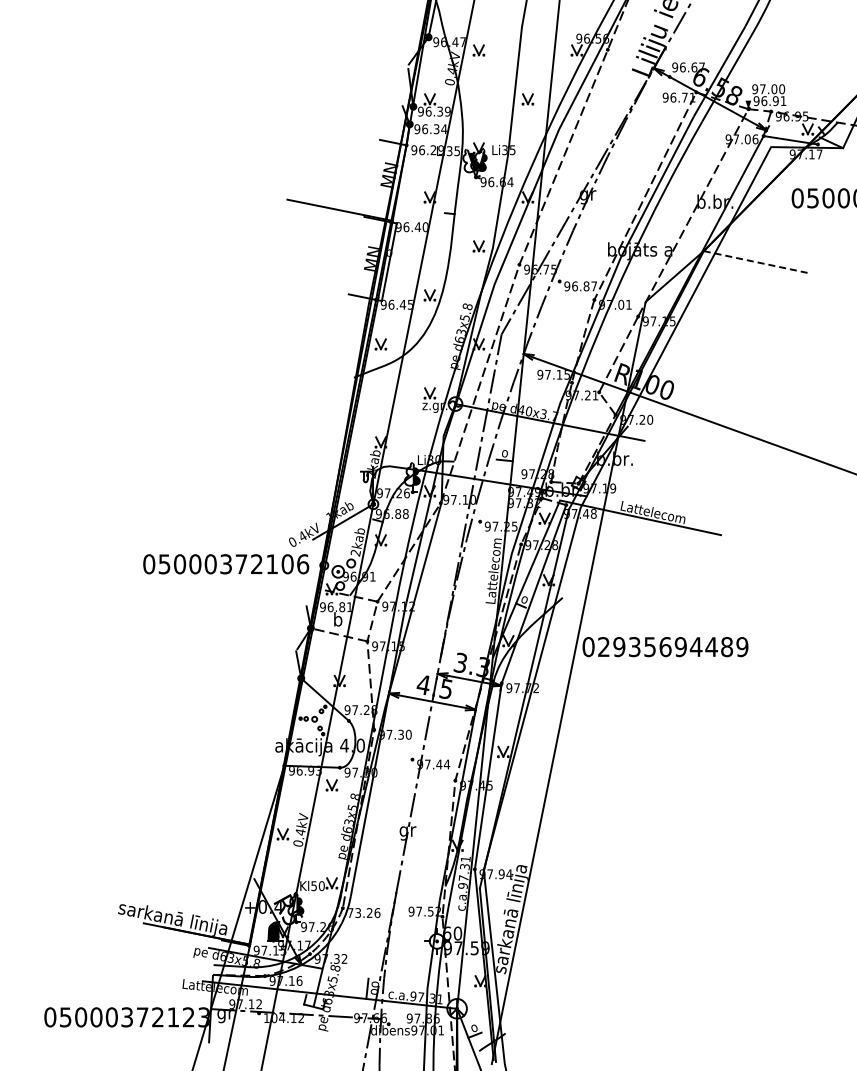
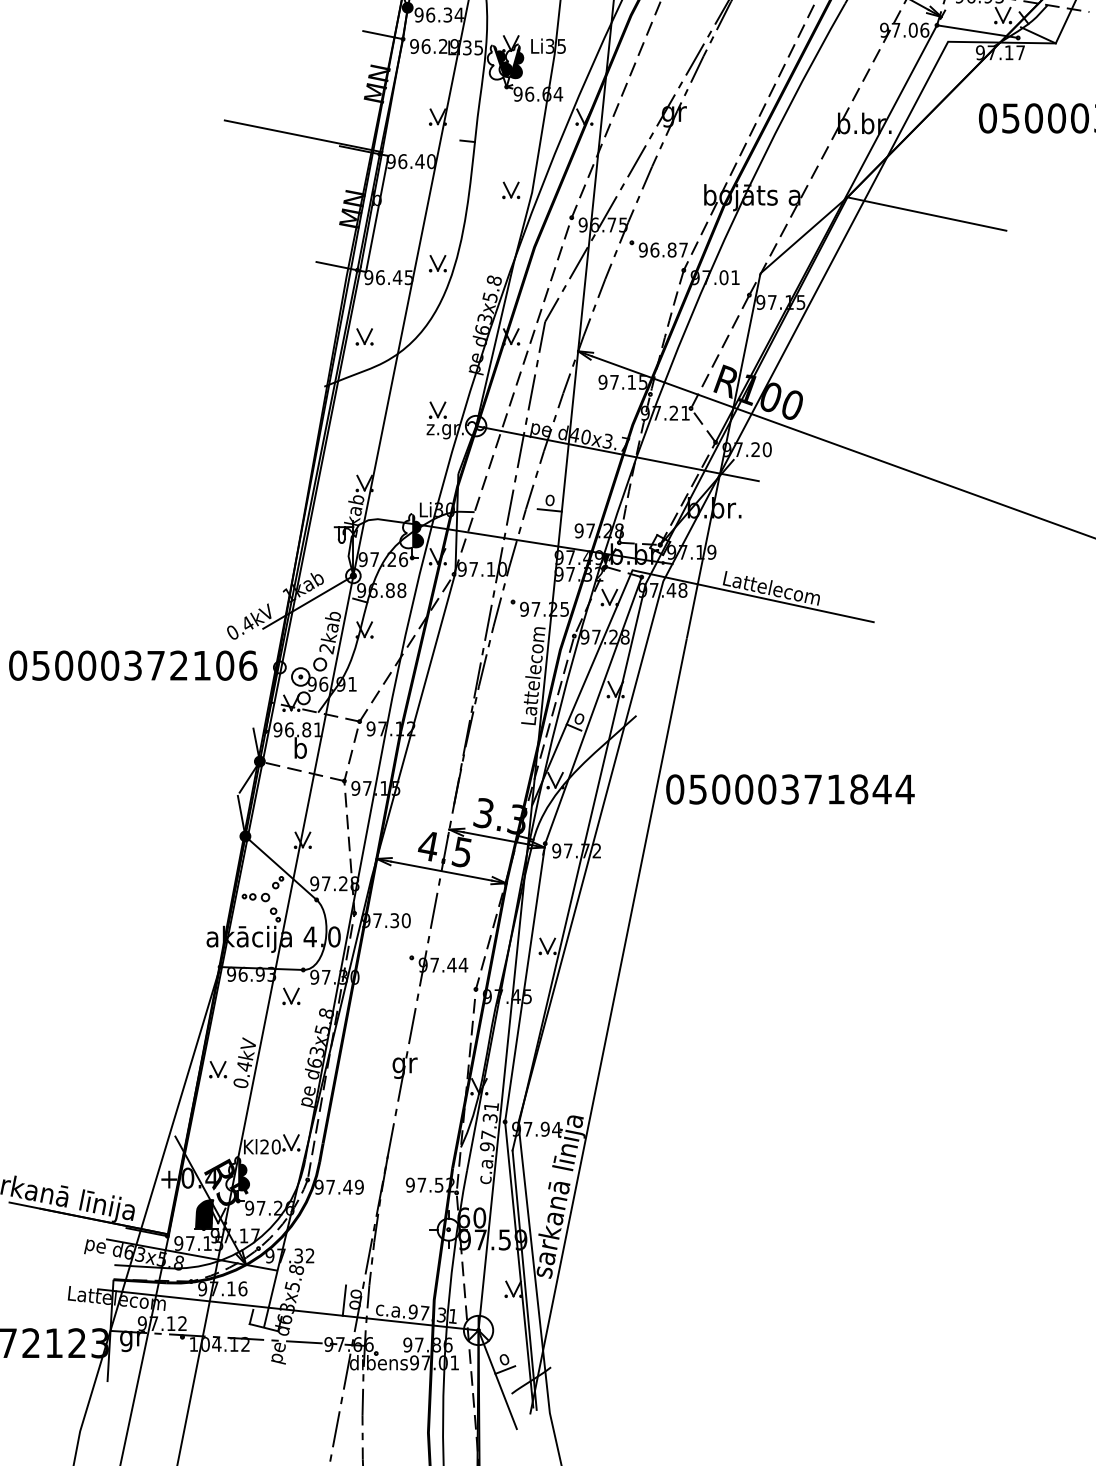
line: (757, 262) -> (927, 214), dashed -> solid
text: (673, 647) -> (802, 790), 02935694489 -> 05000371844
text: (313, 886) -> (263, 1147), Kl50 -> Kl20
text: (363, 913) -> (338, 1187), 73.26 -> 97.49

